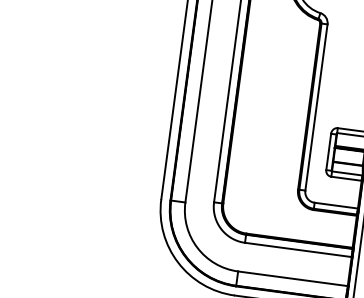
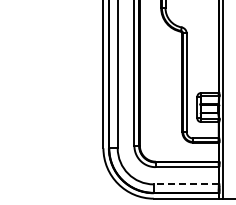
line: (293, 278) -> (186, 184), solid -> dashed

